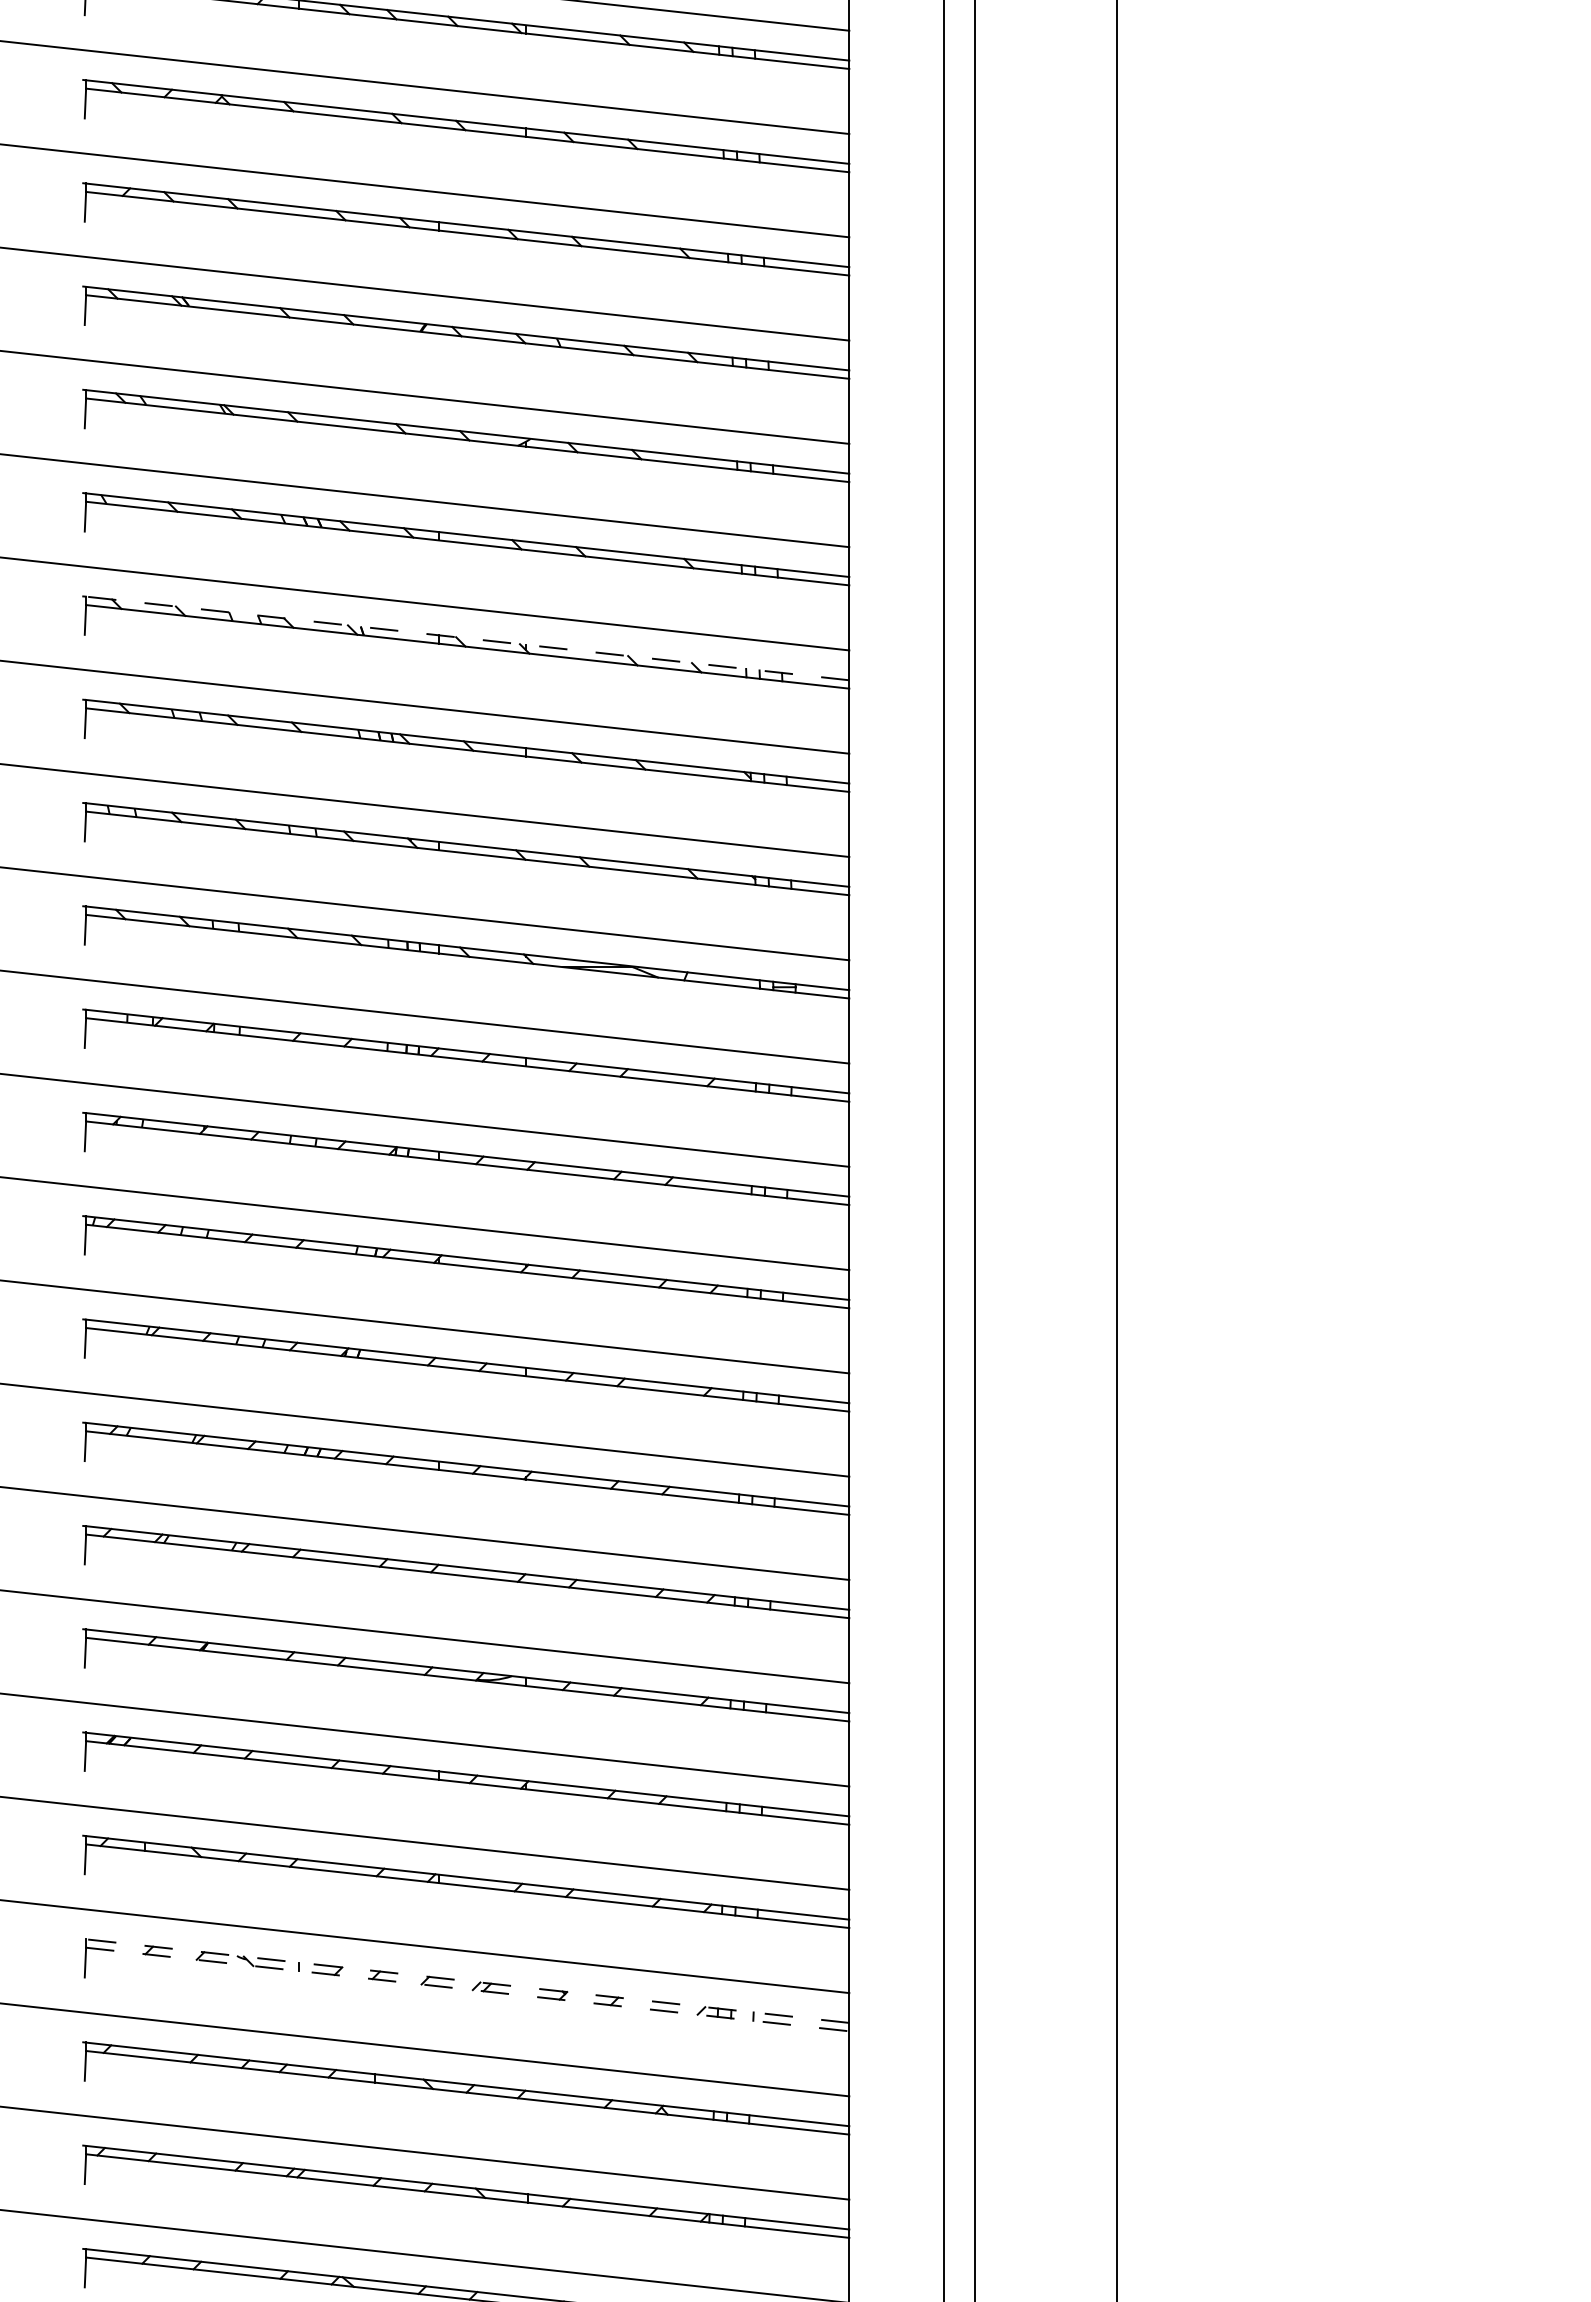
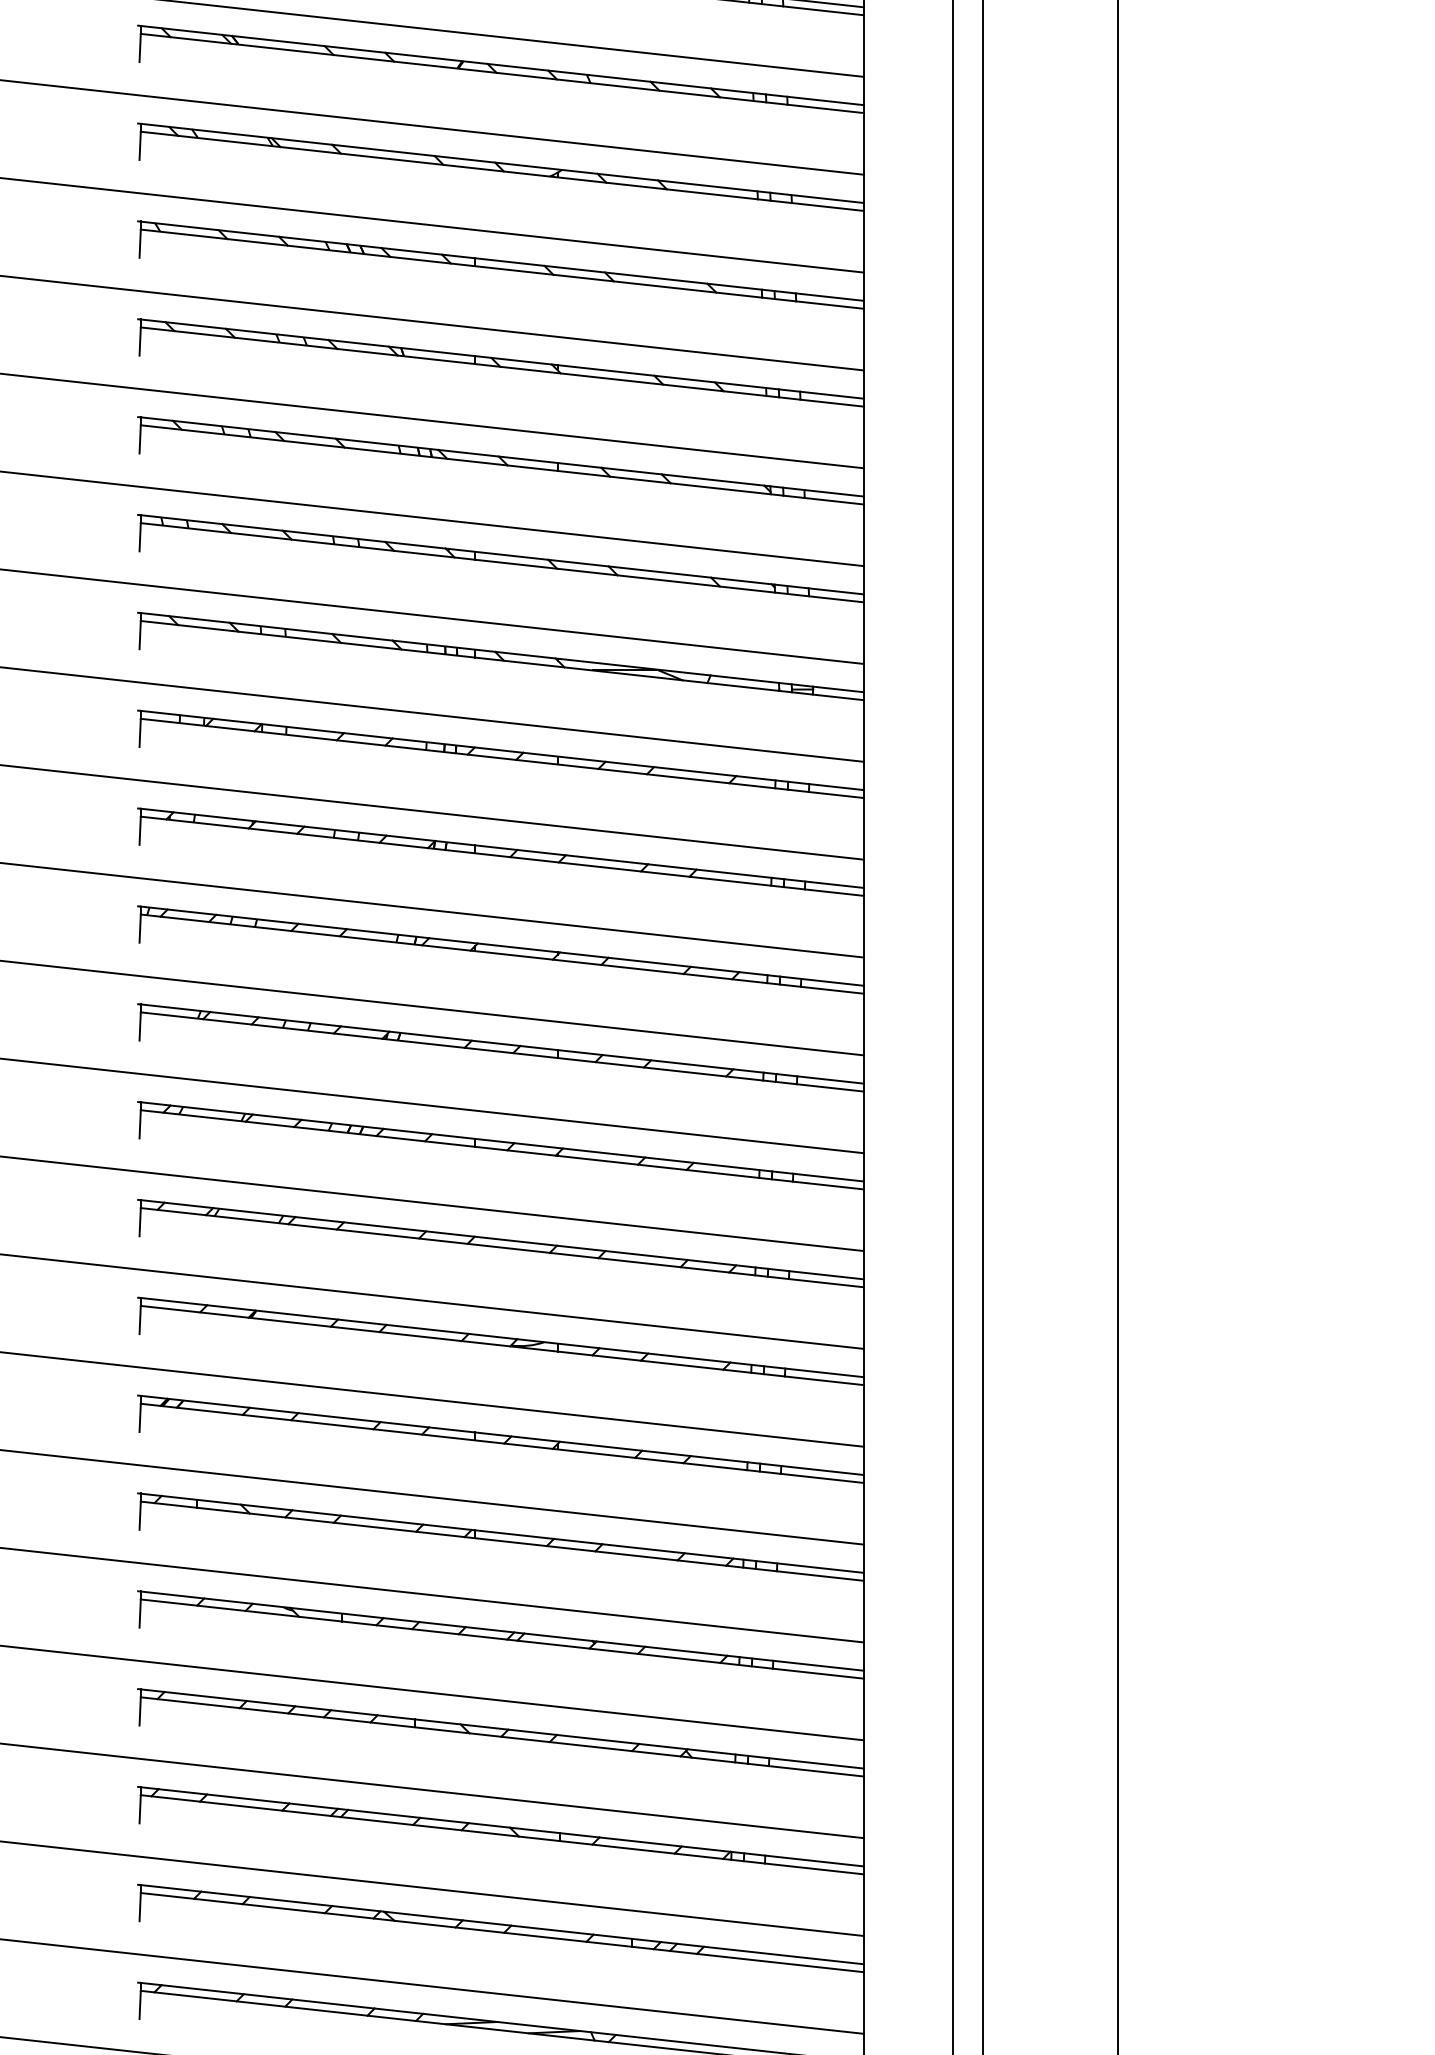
line: (467, 638) -> (502, 359), dashed -> solid
line: (465, 1980) -> (500, 1630), dashed -> solid
line: (467, 1989) -> (502, 1639), dashed -> solid

